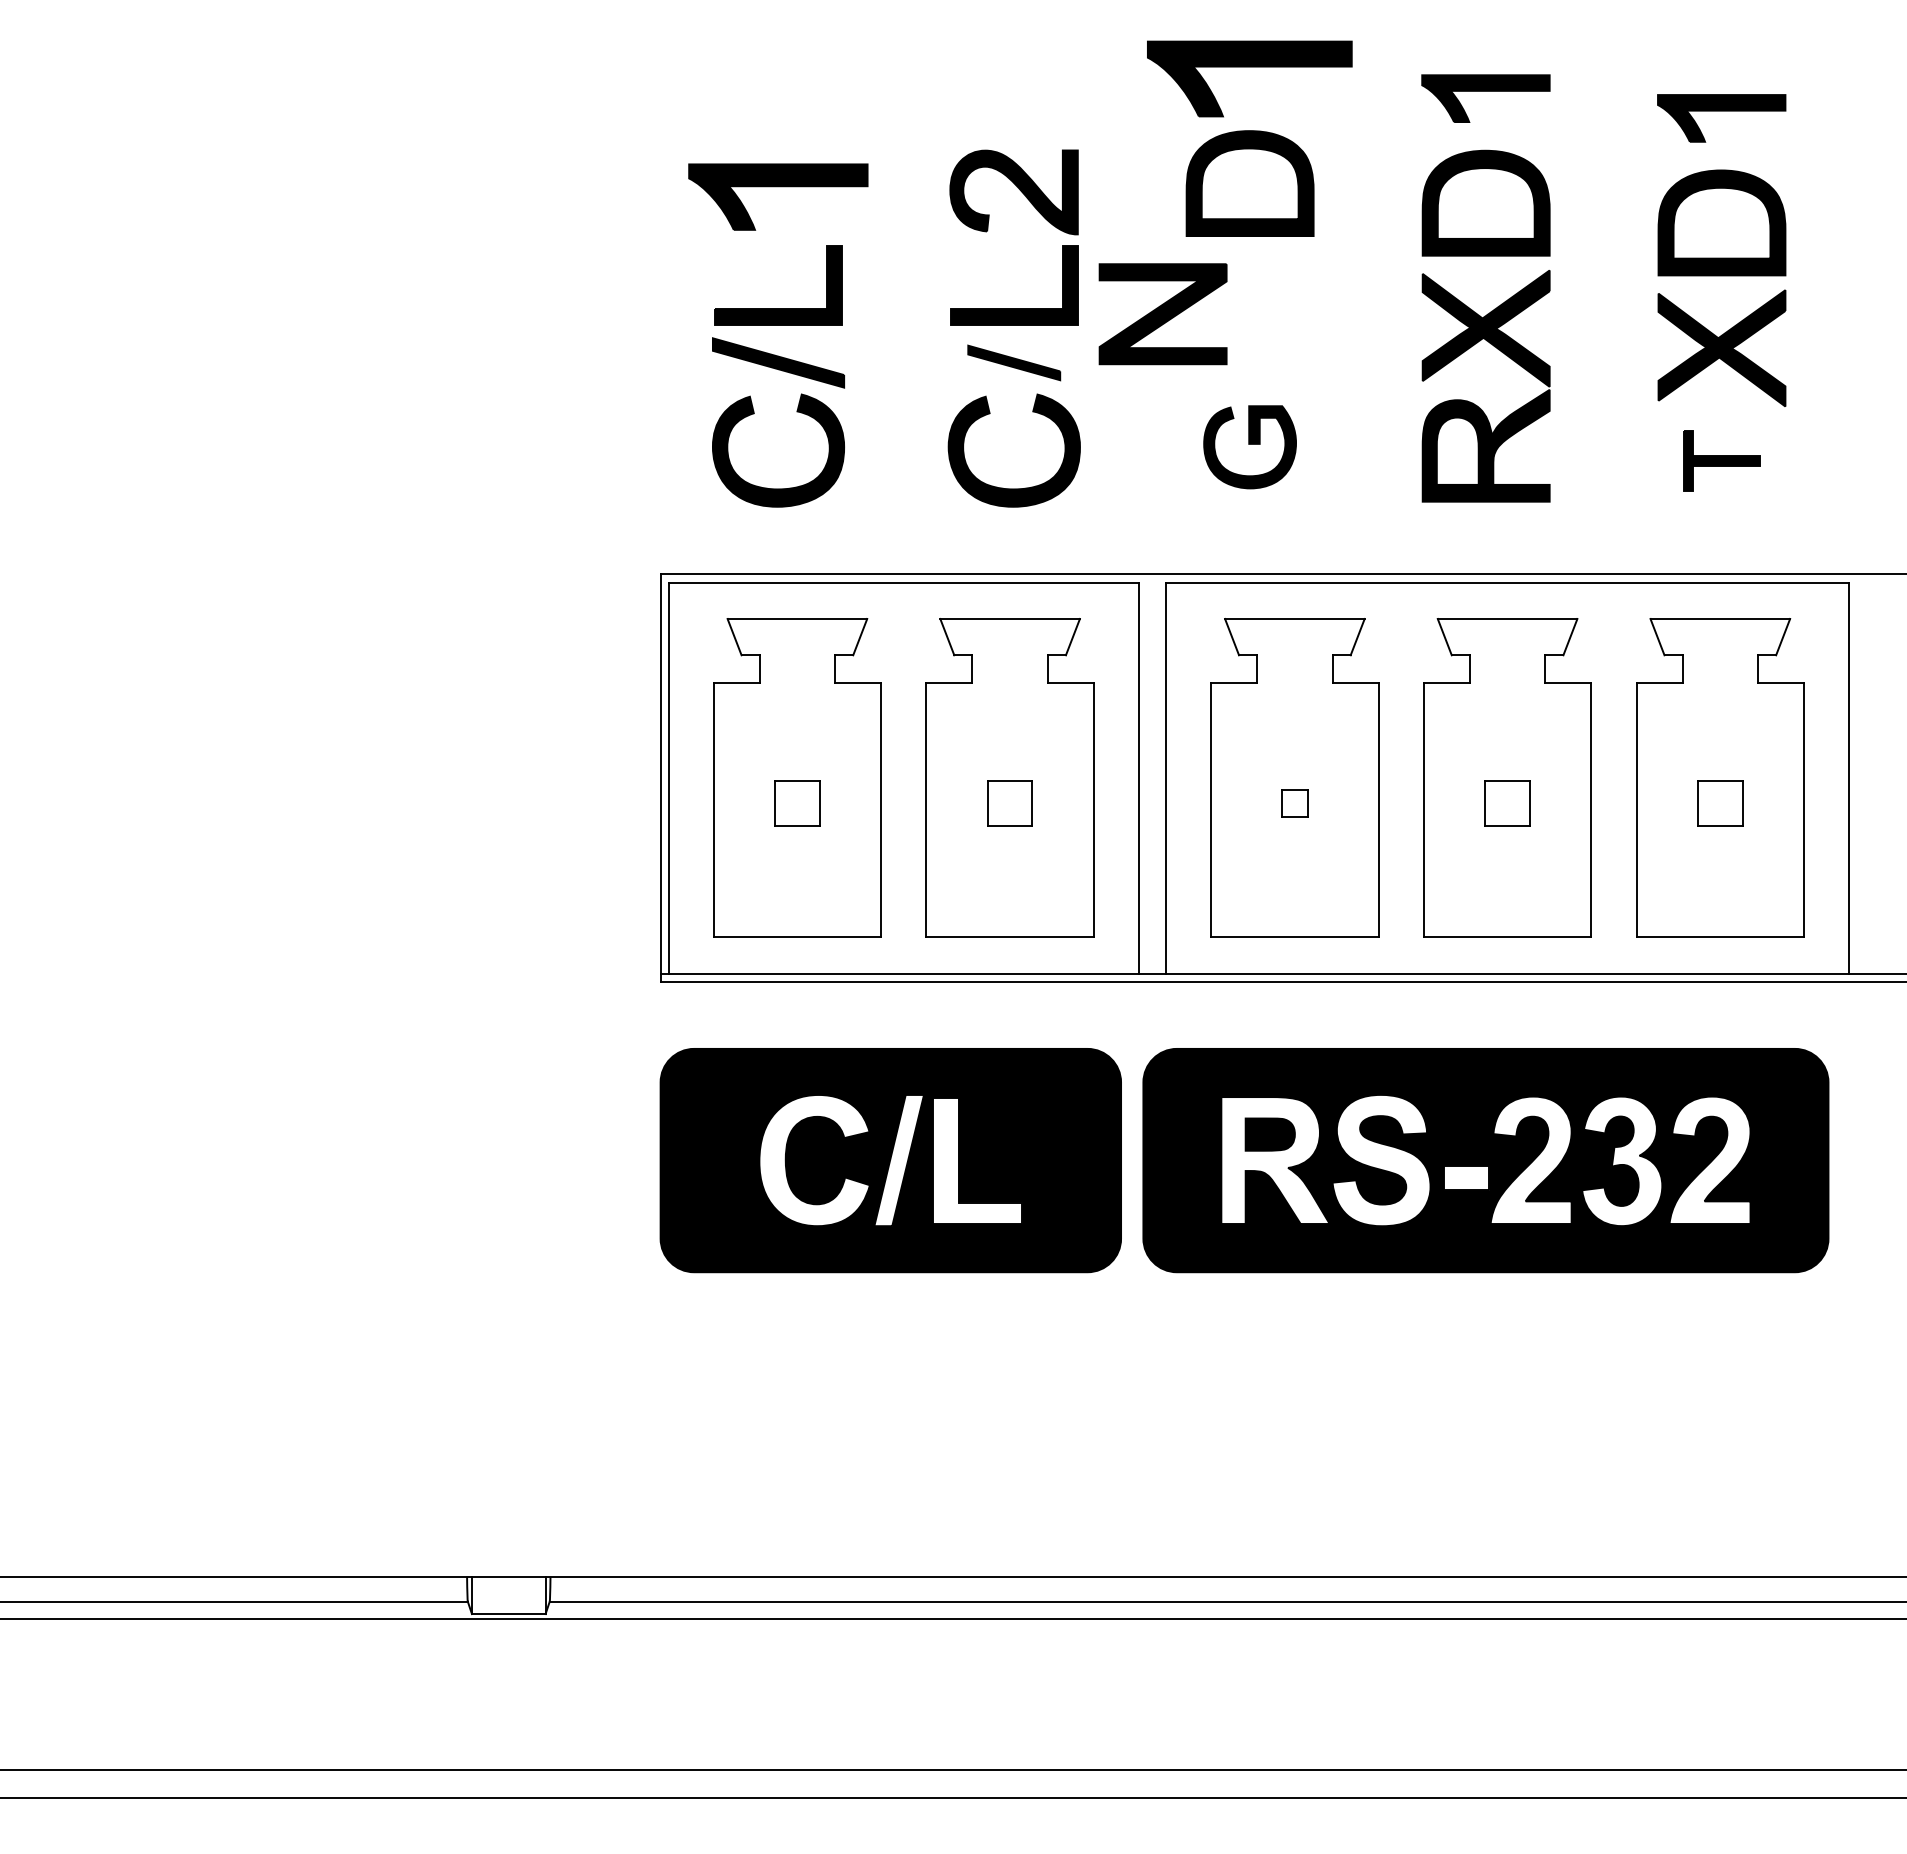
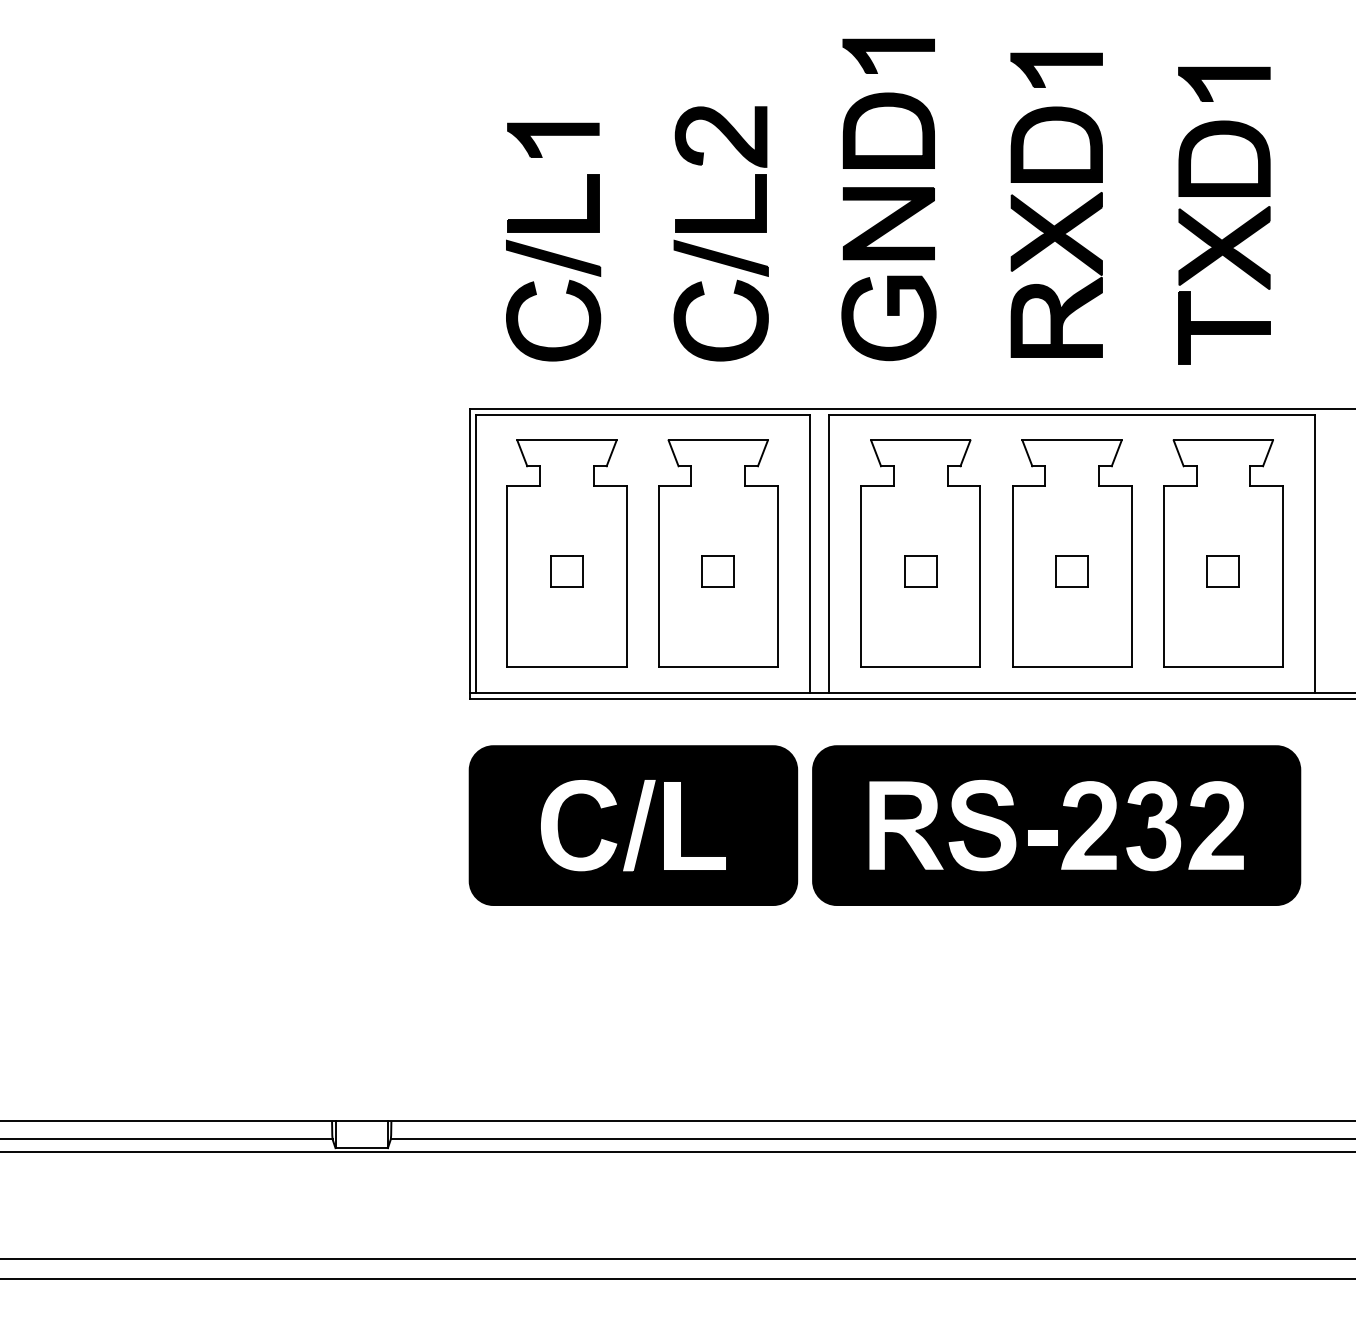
part: (1249, 78) -> (888, 56), size x0.62
part: (777, 196) -> (552, 139), size x0.71
part: (1162, 314) -> (888, 223), moved
part: (1013, 362) -> (720, 258), size x1.43
part: (1249, 446) -> (888, 317), size x1.43
part: (1721, 460) -> (1224, 327), size x1.67
part: (1294, 803) -> (920, 571), size x1.67

